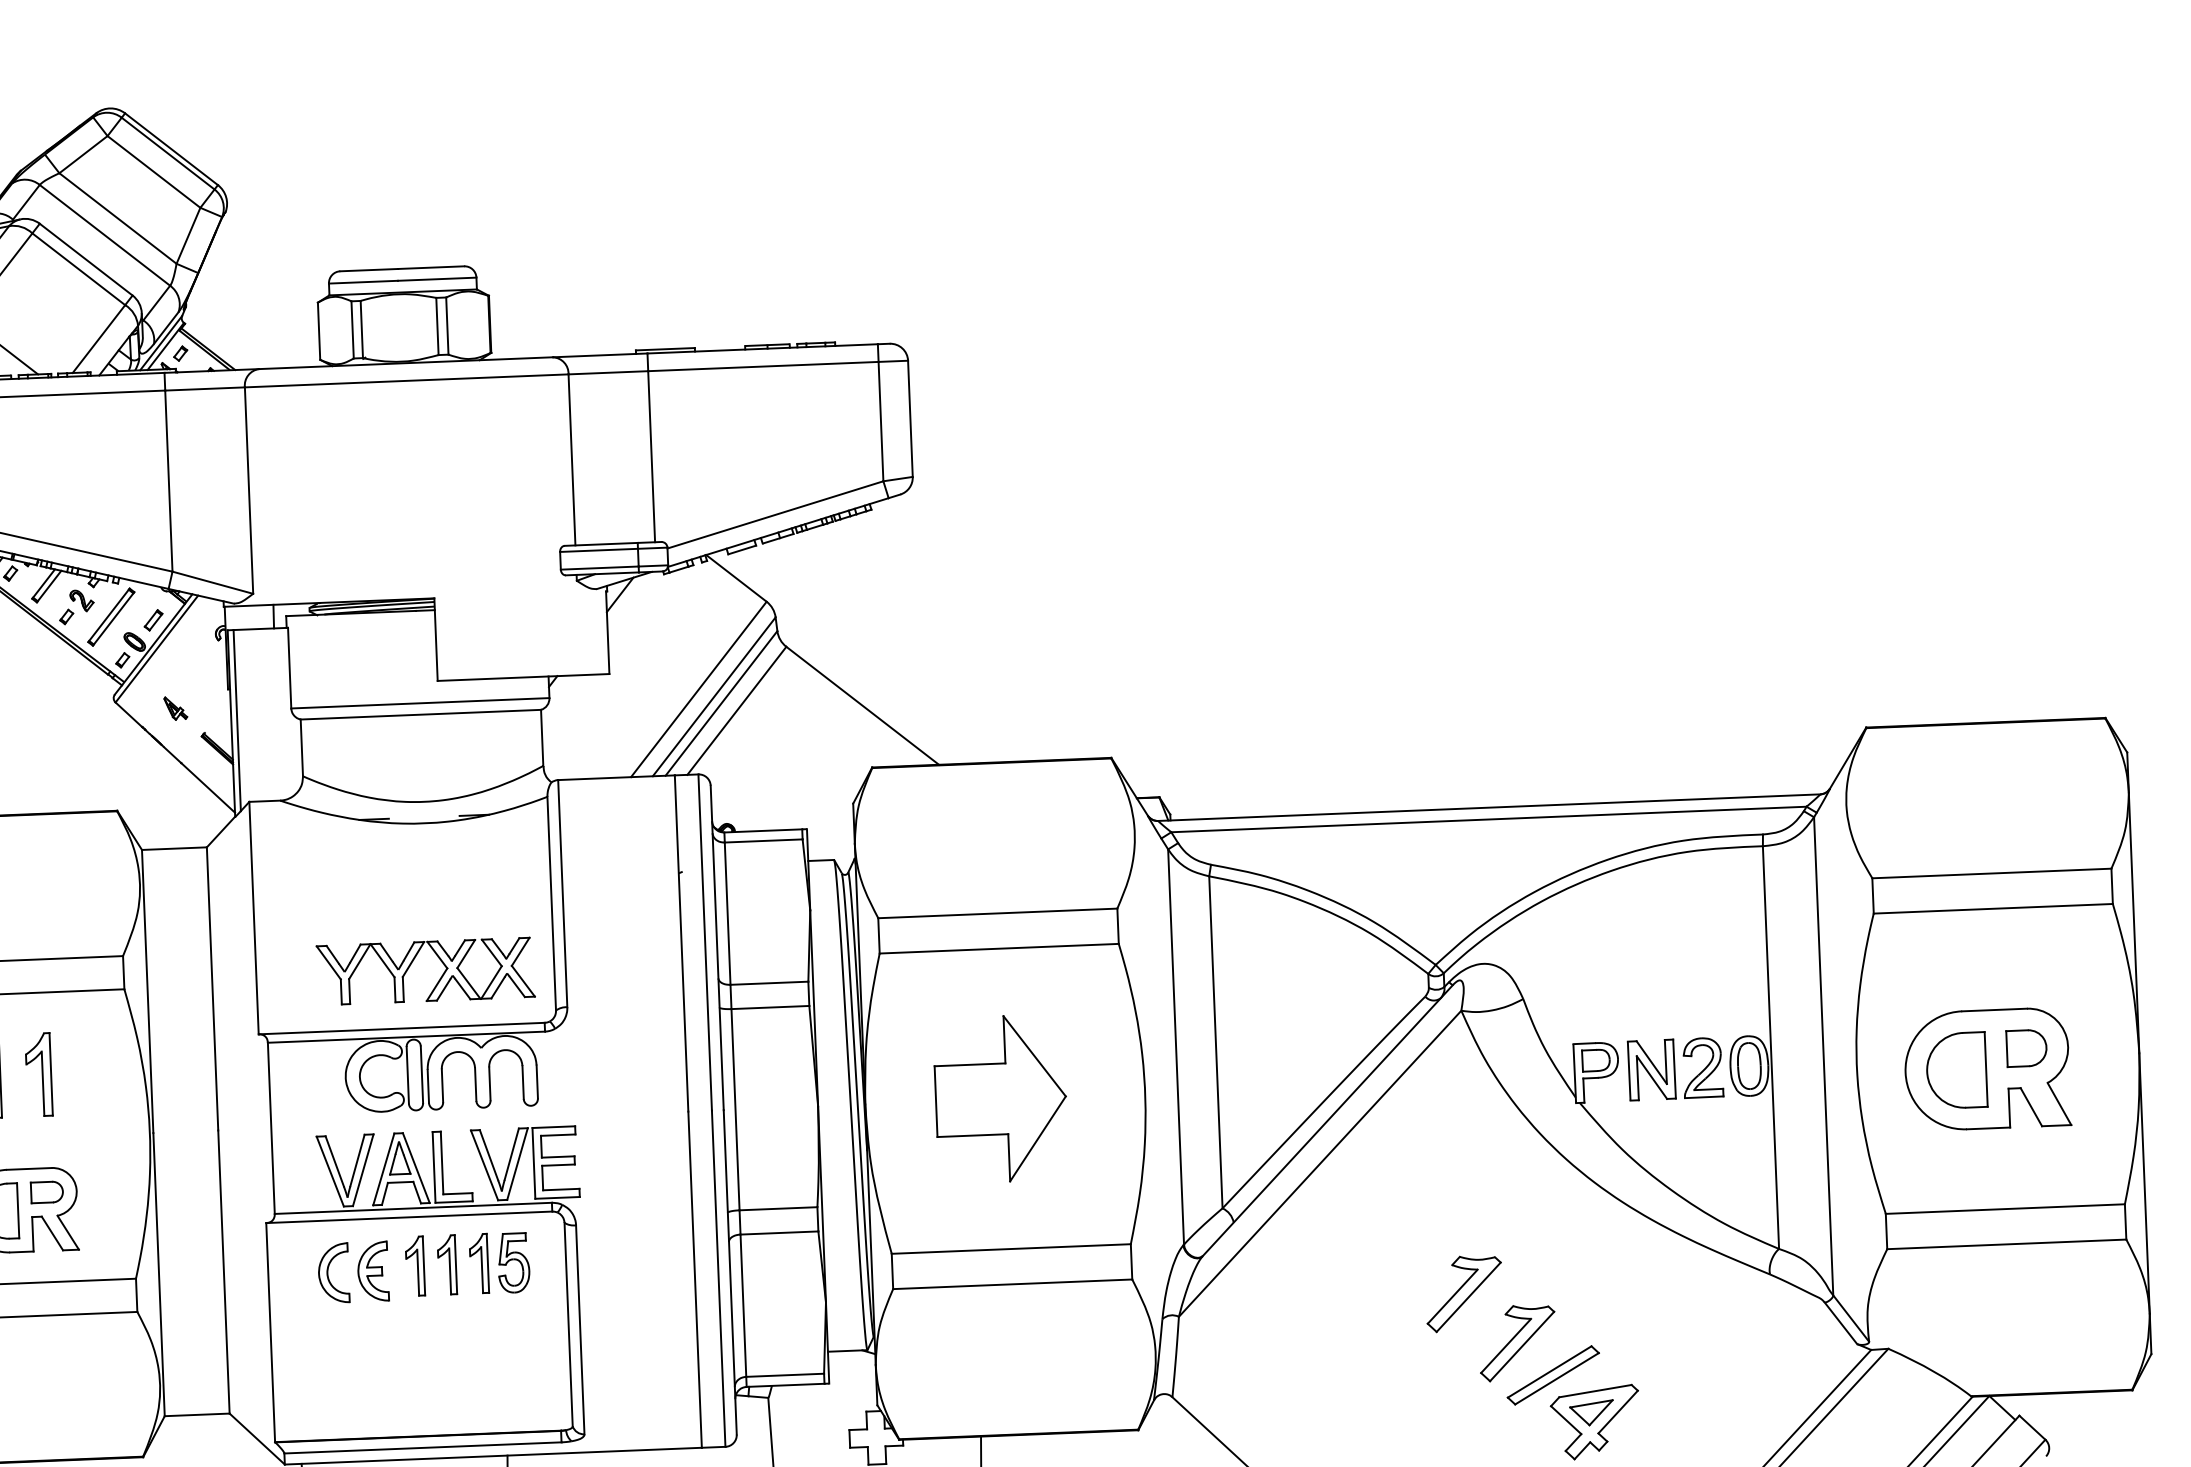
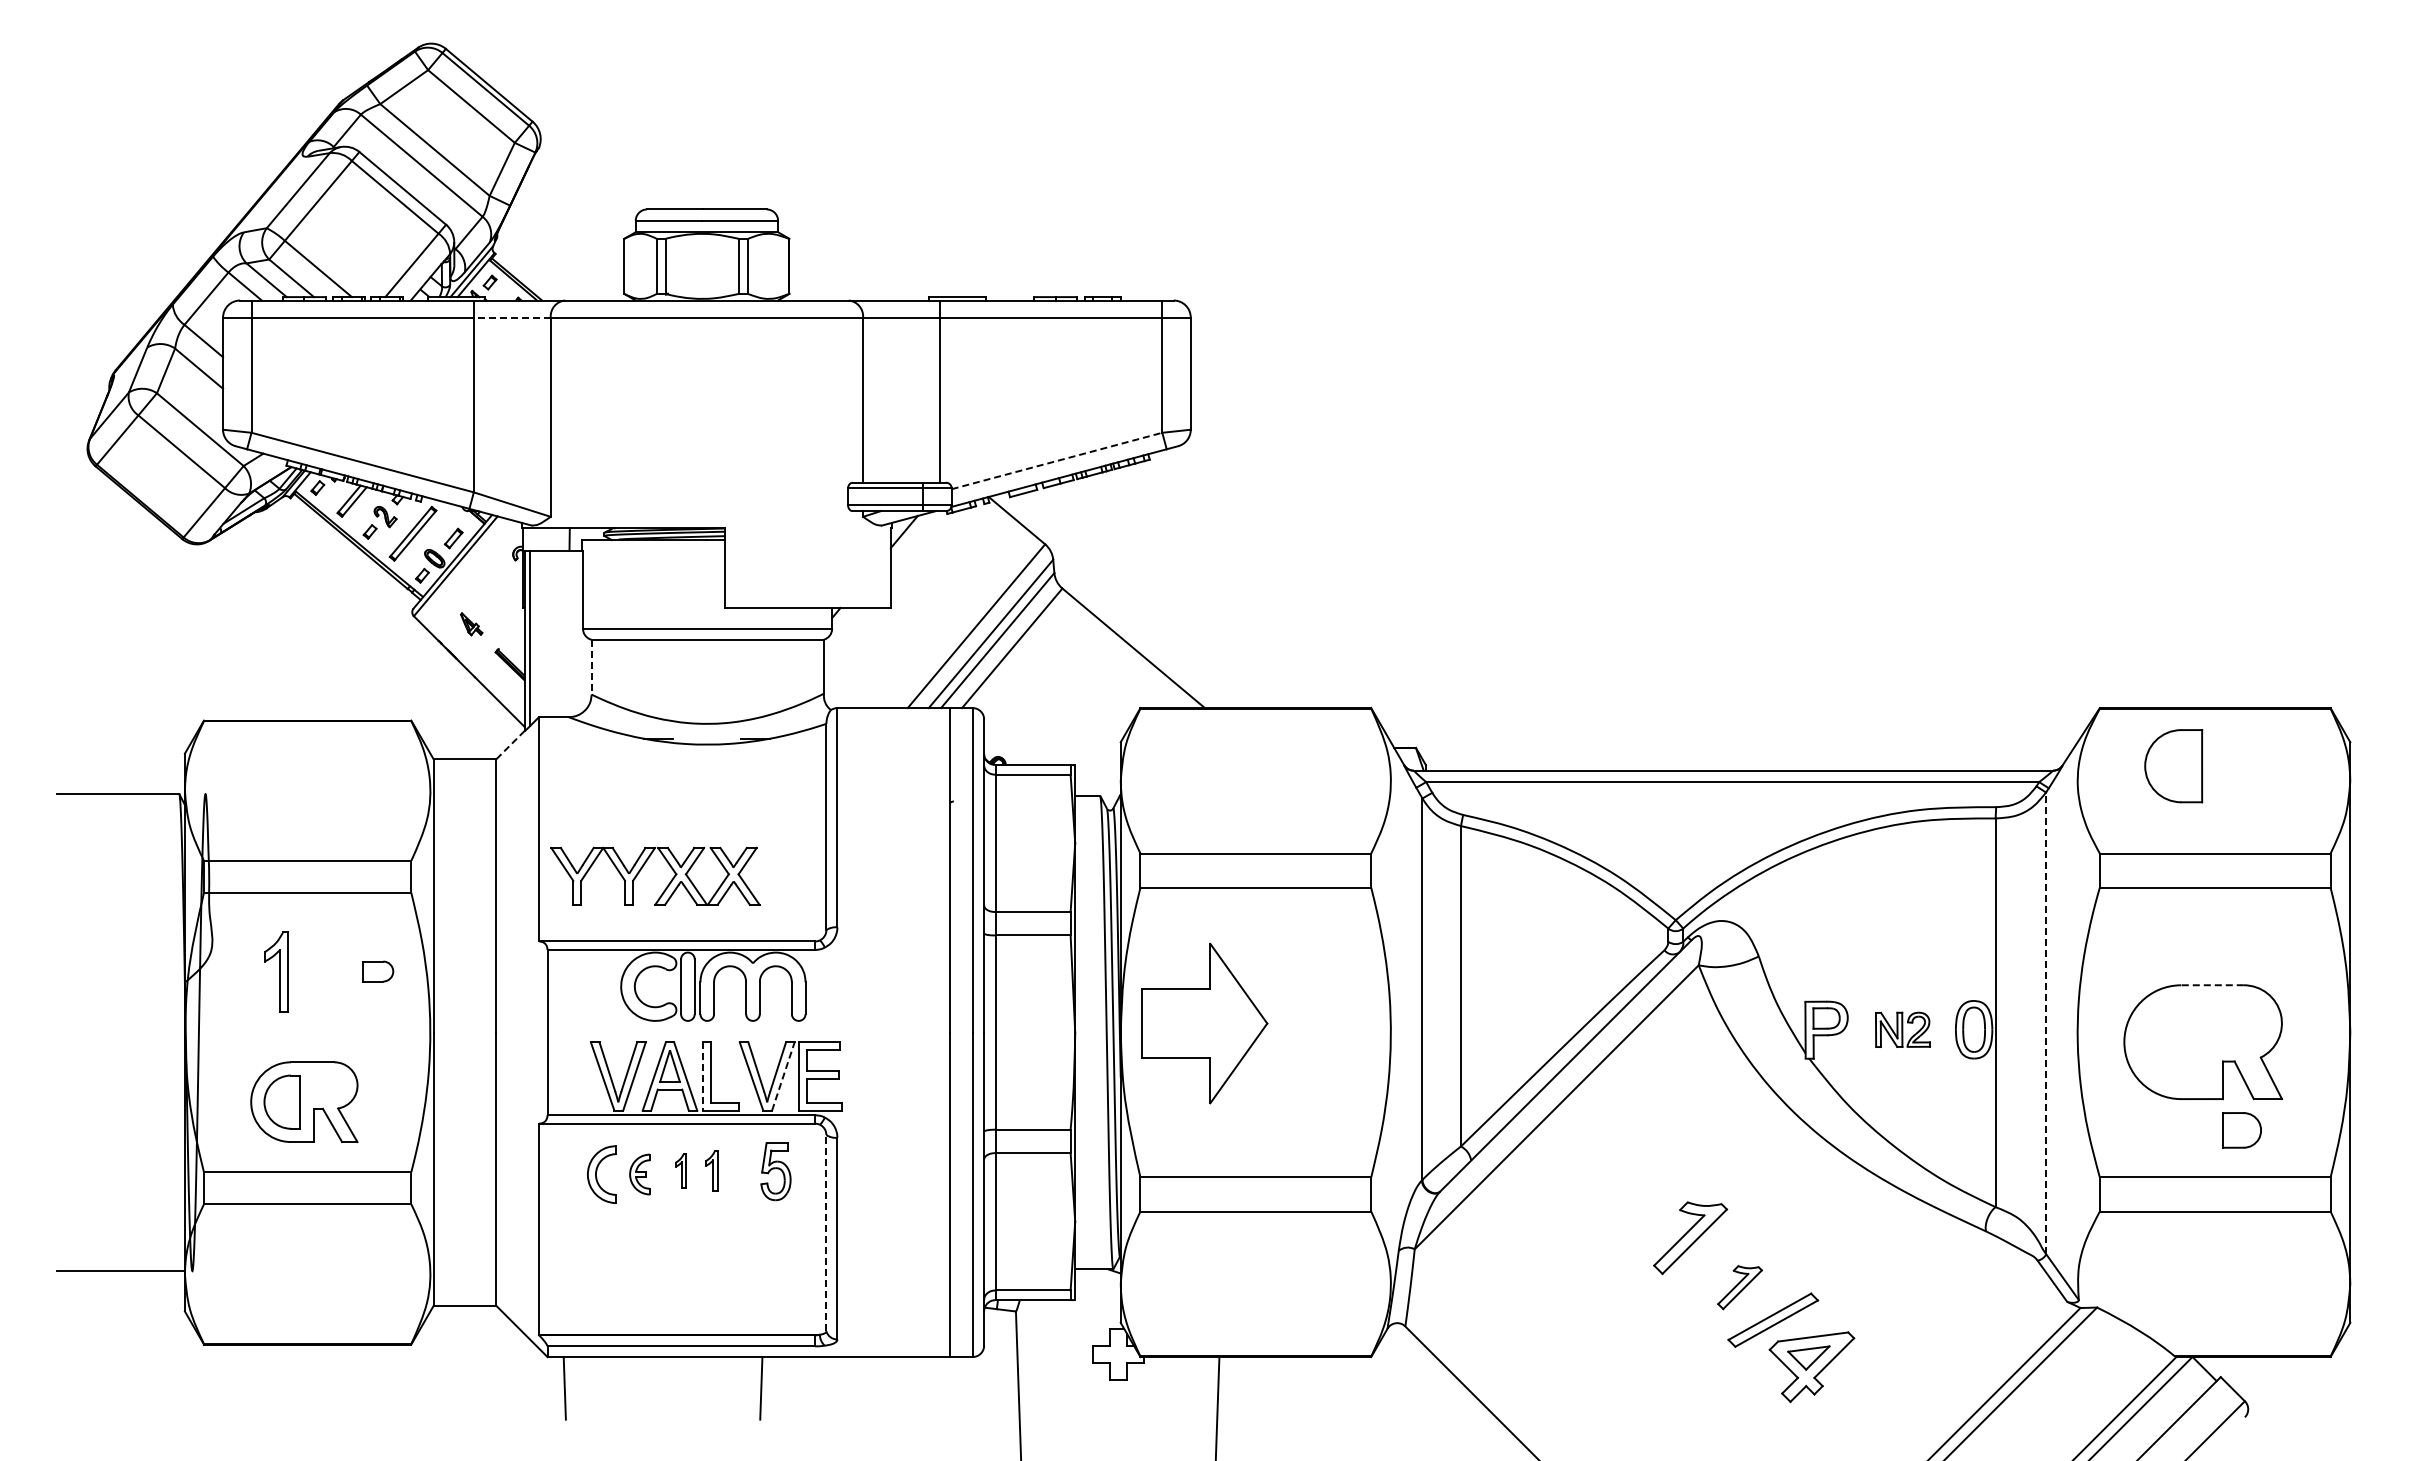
line: (204, 388) -> (511, 317), solid -> dashed
line: (775, 514) -> (1057, 460), solid -> dashed
line: (301, 748) -> (591, 667), solid -> dashed
line: (221, 832) -> (510, 745), solid -> dashed
part: (413, 962) -> (643, 867), moved
line: (1994, 1010) -> (2212, 985), solid -> dashed
part: (2026, 1048) -> (2241, 1130), moved
line: (1824, 1056) -> (2046, 1023), solid -> dashed
part: (1675, 1068) -> (1902, 1029), size x0.6
part: (1956, 1070) -> (2173, 766), moved
part: (38, 1074) -> (325, 971), removed
part: (1000, 1098) -> (1204, 1023), moved
line: (517, 1164) -> (783, 1076), solid -> dashed
line: (433, 1168) -> (702, 1077), solid -> dashed
part: (47, 1192) -> (378, 971), moved
part: (479, 1264) -> (742, 1171), removed
part: (447, 1265) -> (711, 1171), size x0.7
part: (414, 1266) -> (680, 1171), size x0.6
part: (372, 1271) -> (639, 1174), size x0.7
line: (568, 1323) -> (826, 1232), solid -> dashed
part: (1517, 1342) -> (1739, 1287), size x0.6

